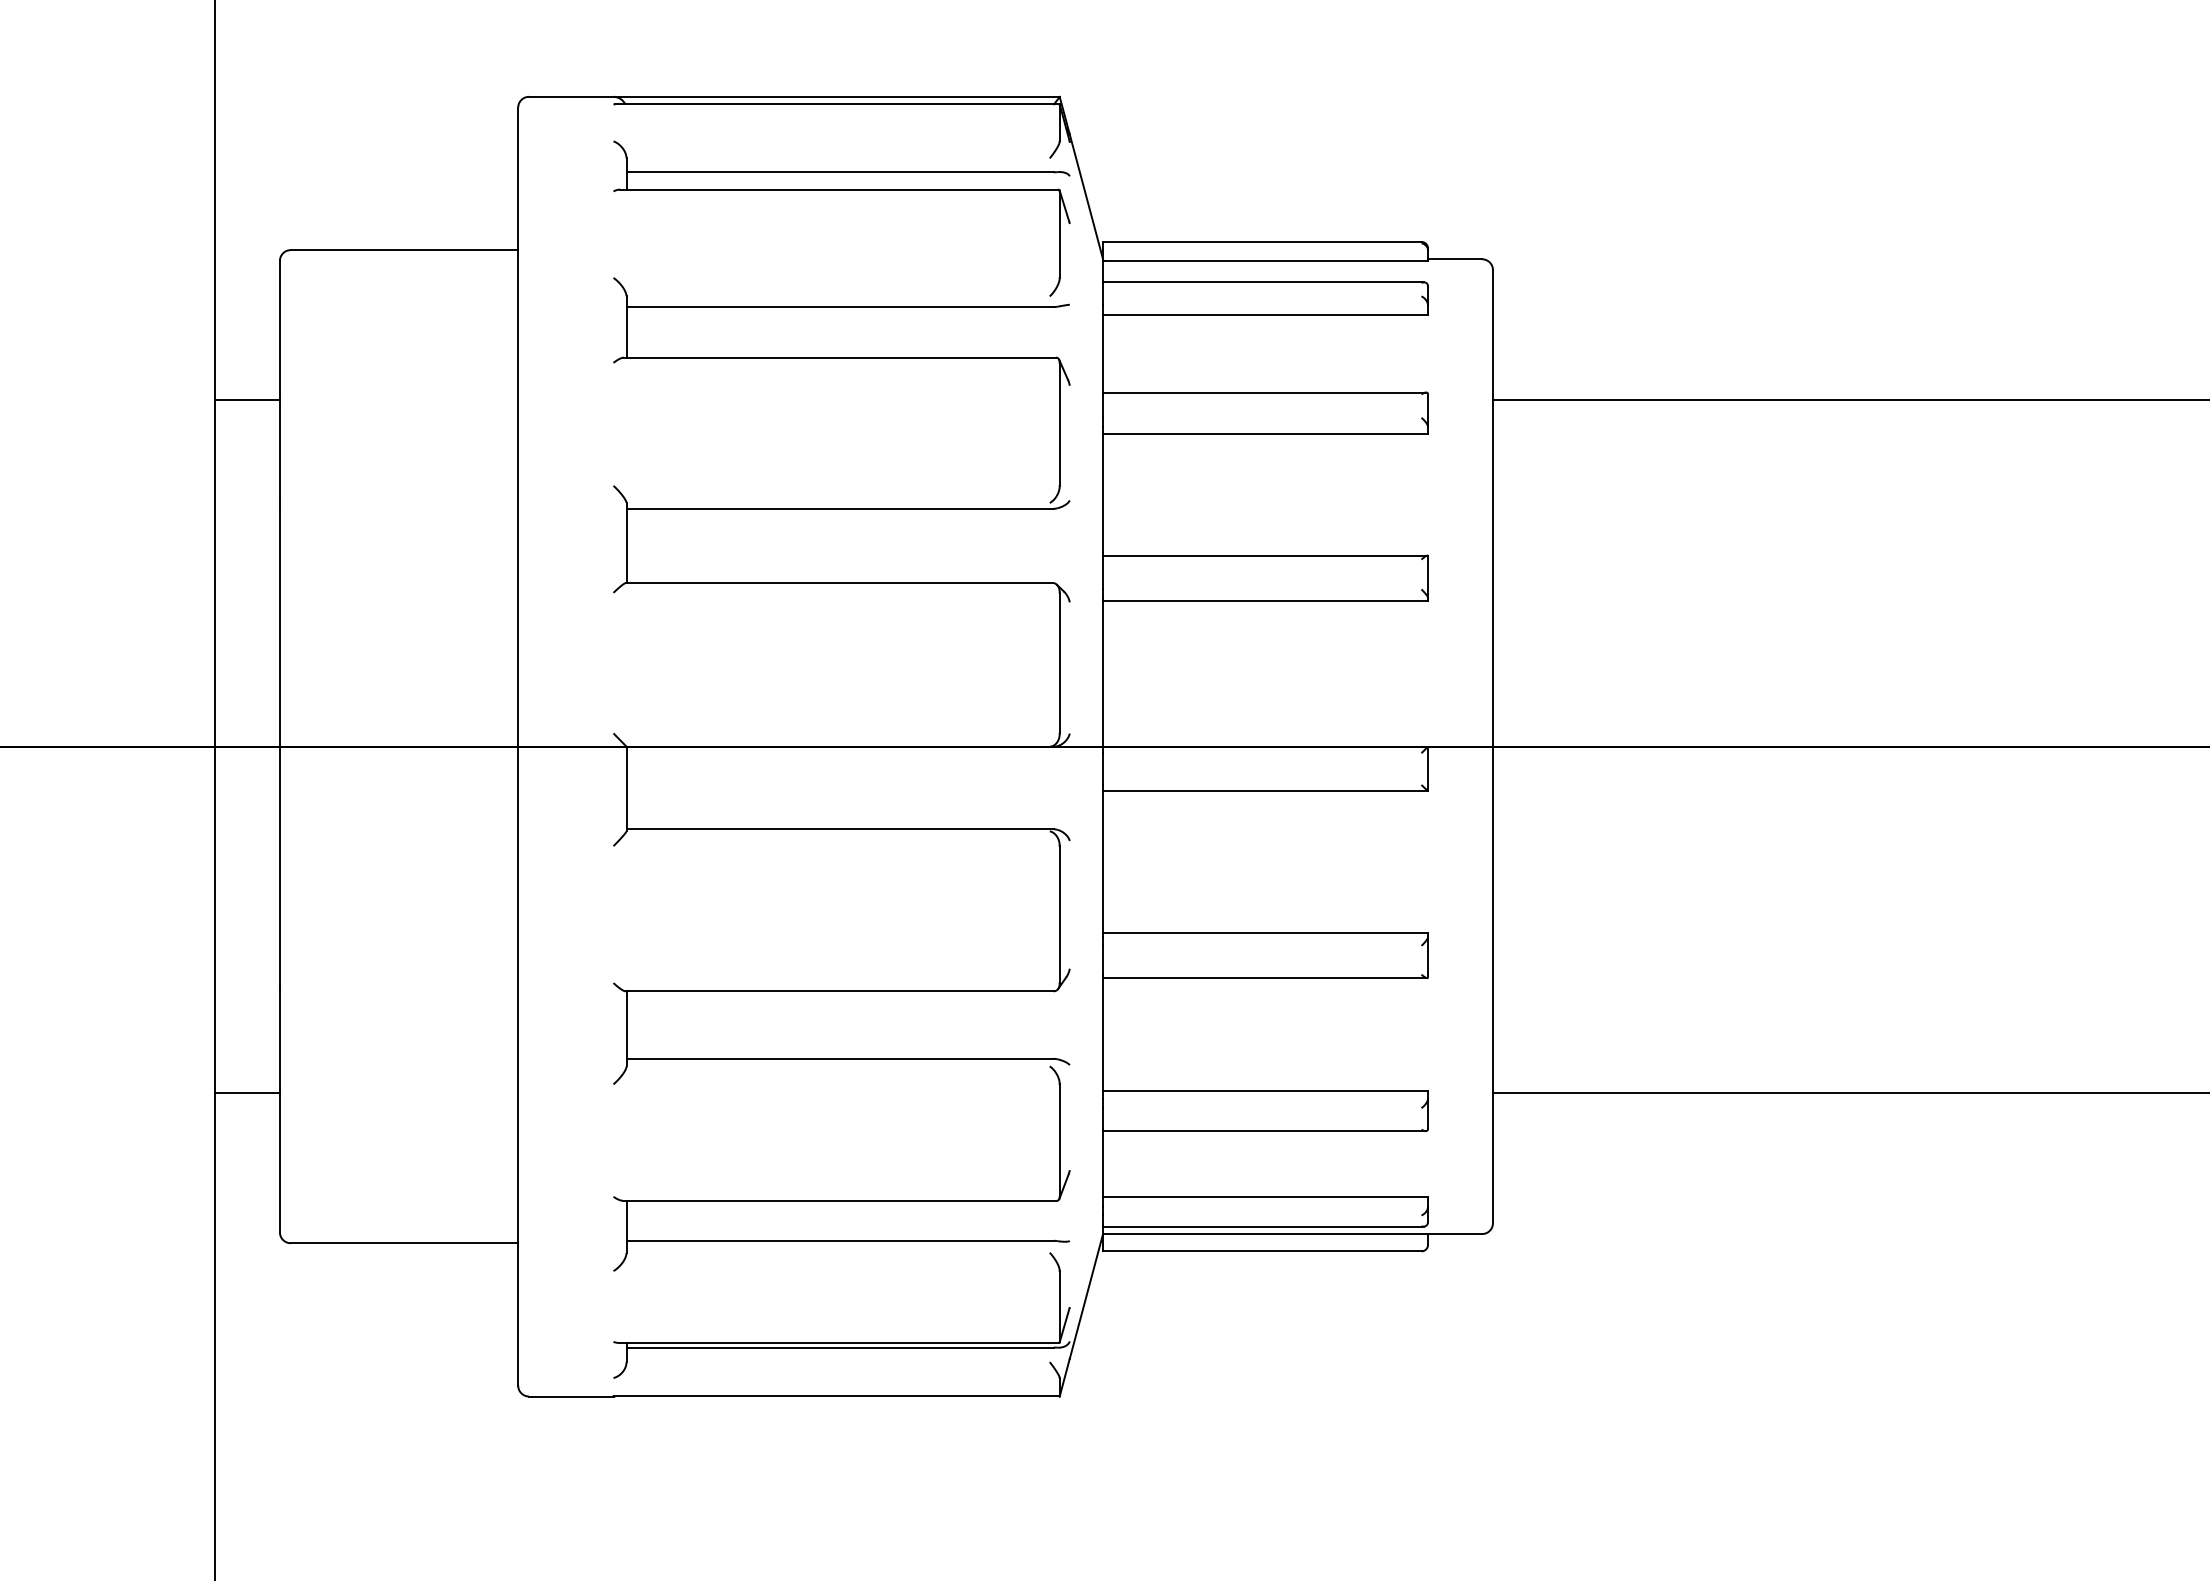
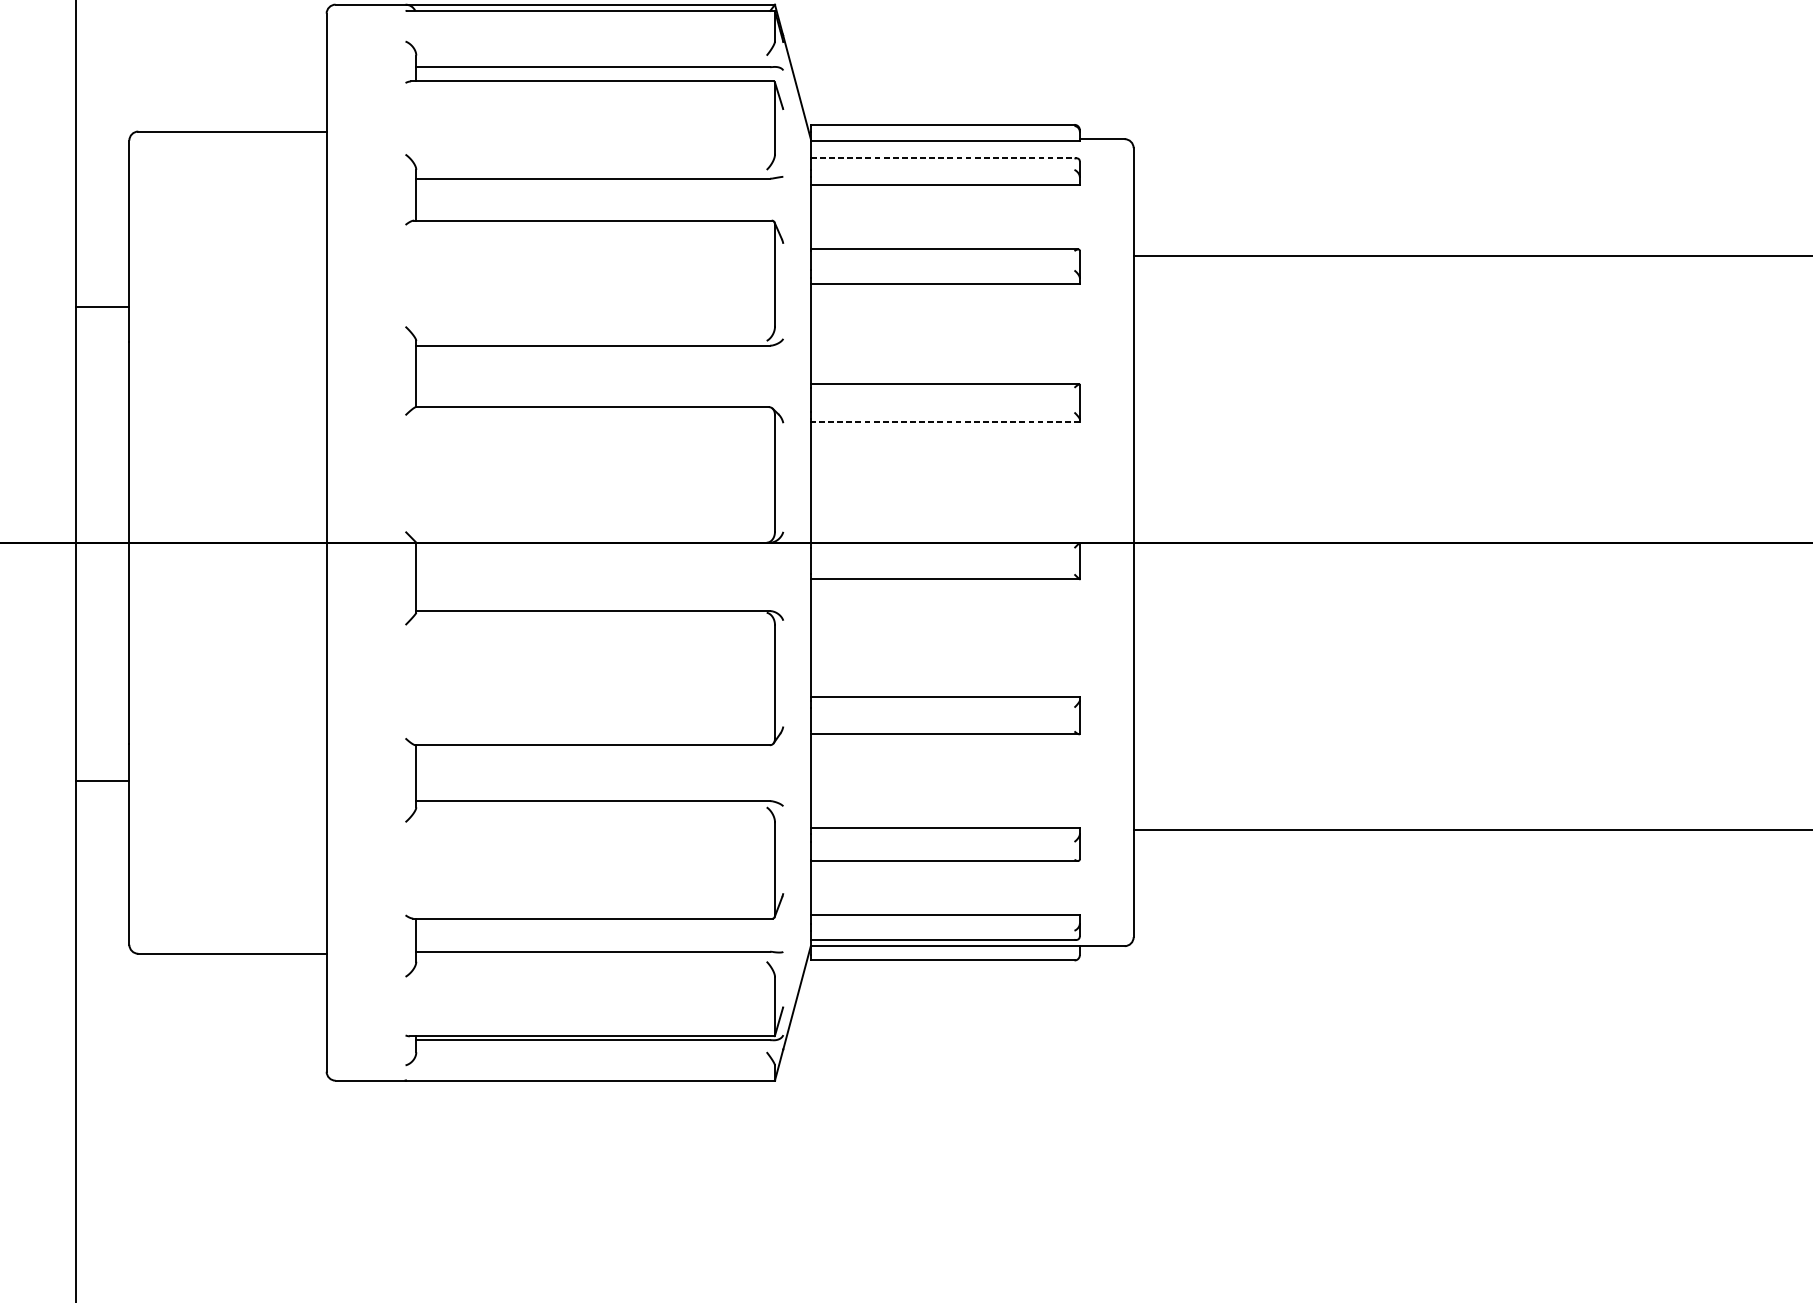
line: (1264, 282) -> (944, 158), solid -> dashed
line: (246, 400) -> (101, 307), moved
line: (1265, 600) -> (945, 421), solid -> dashed
line: (246, 1093) -> (101, 780), moved

